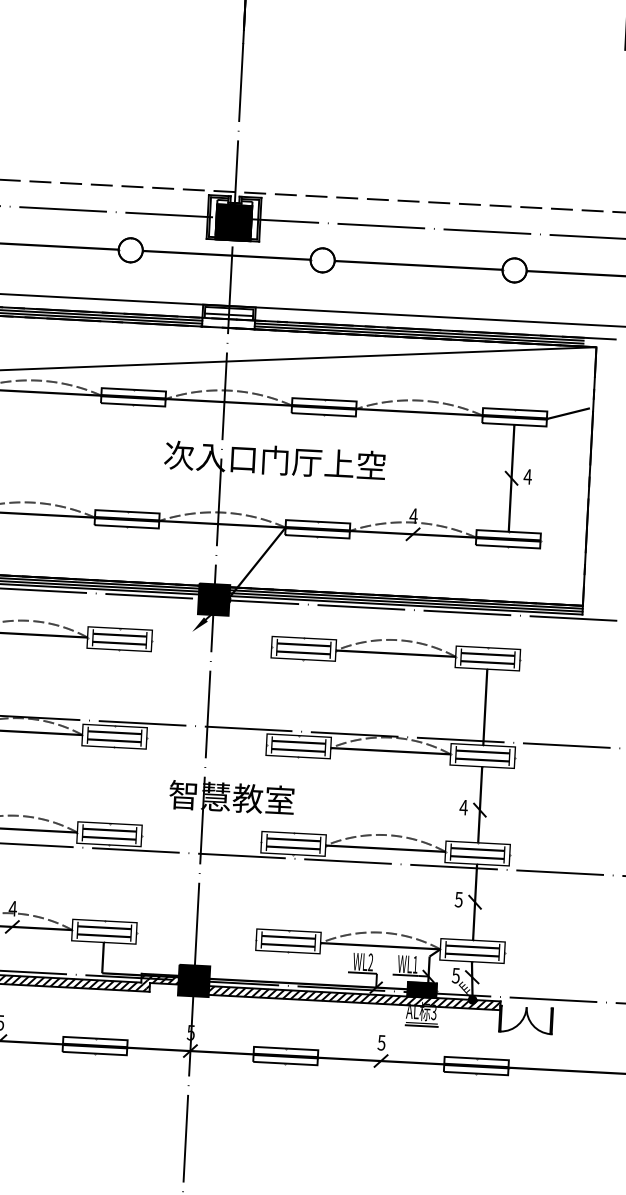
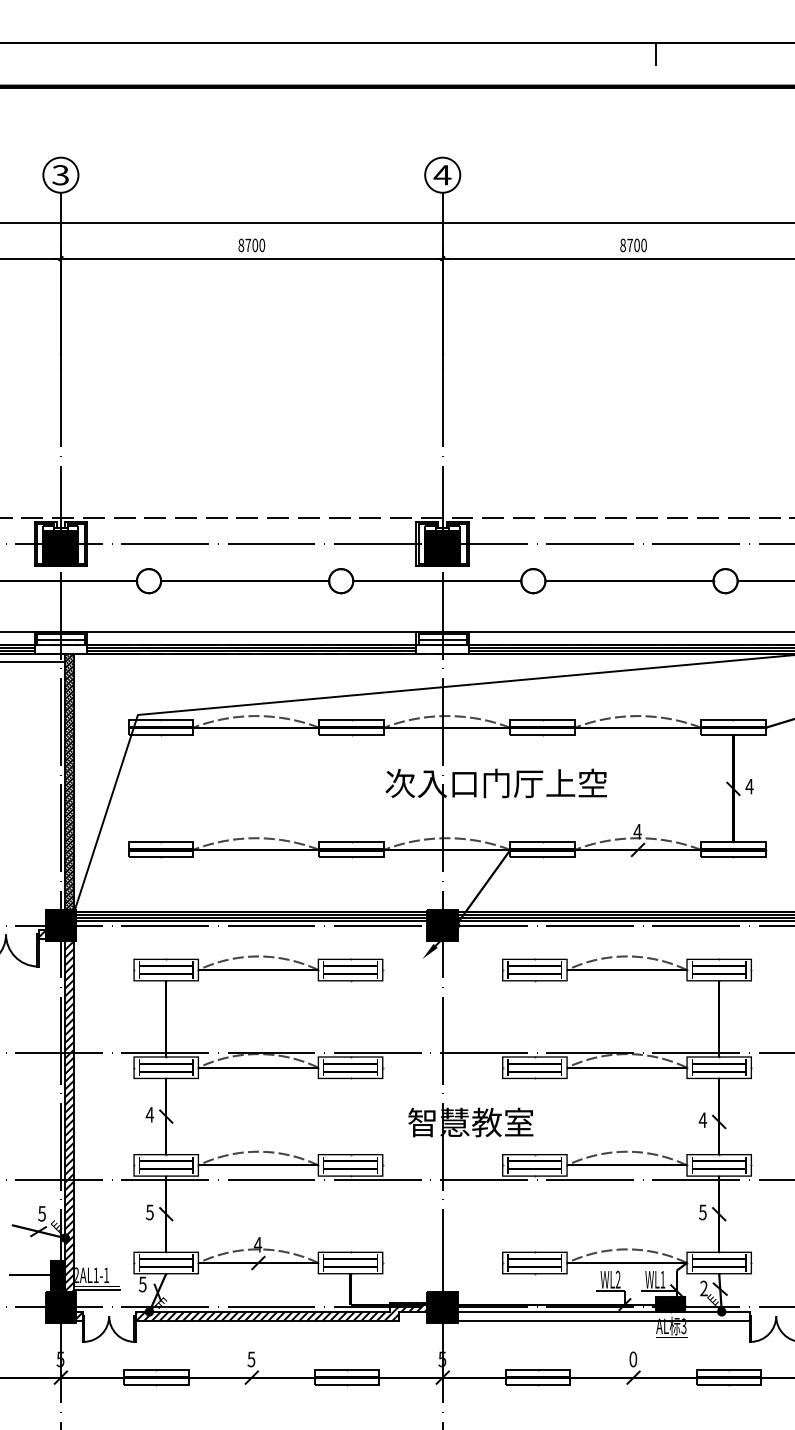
text: (455, 975) -> (703, 1288), 5 -> 2
hatch: (353, 997) -> (602, 1315), removed
line: (421, 1025) -> (672, 1340), removed
text: (381, 1042) -> (633, 1359), 5 -> 0

